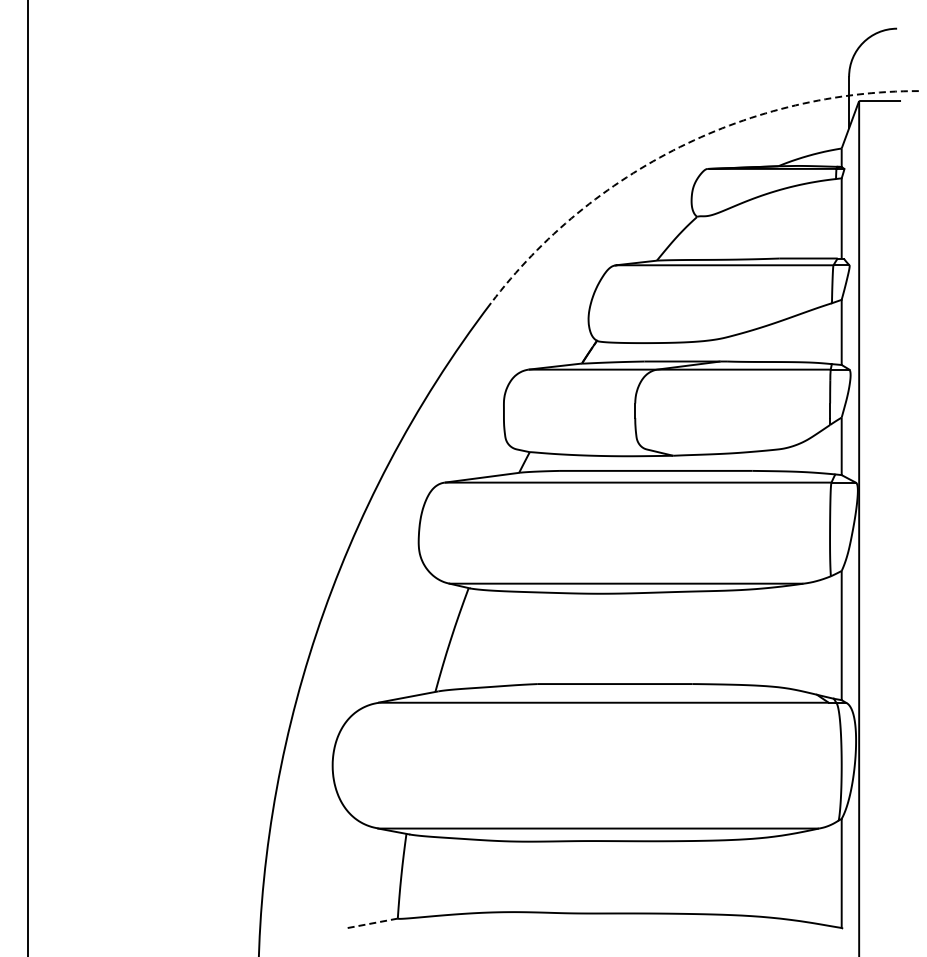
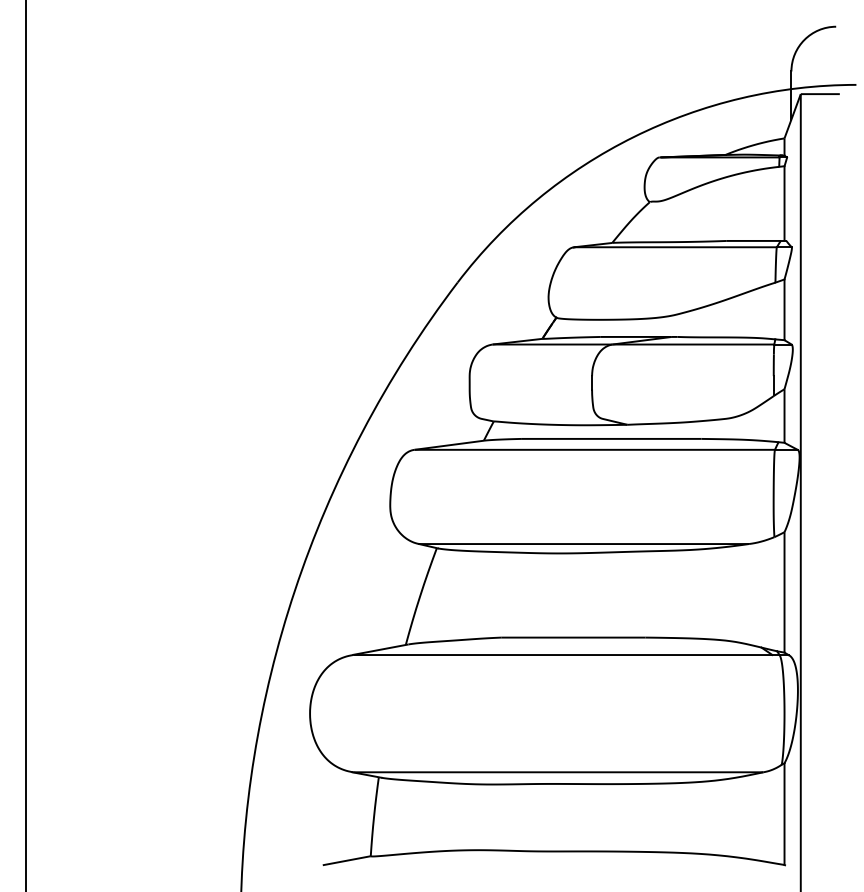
arc: (680, 146) -> (634, 136), dashed -> solid
line: (372, 923) -> (347, 860), dashed -> solid

